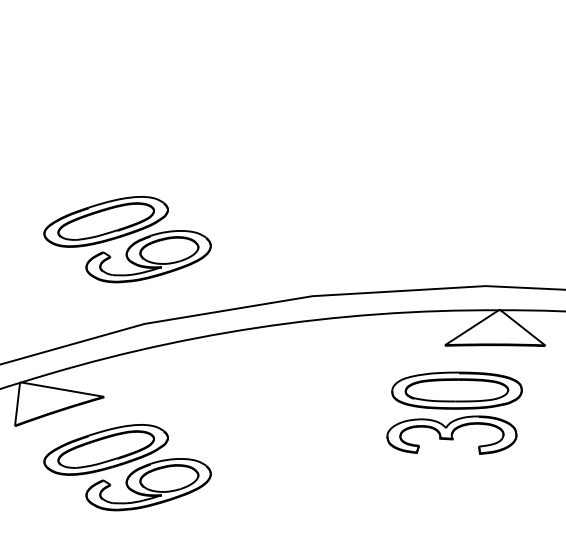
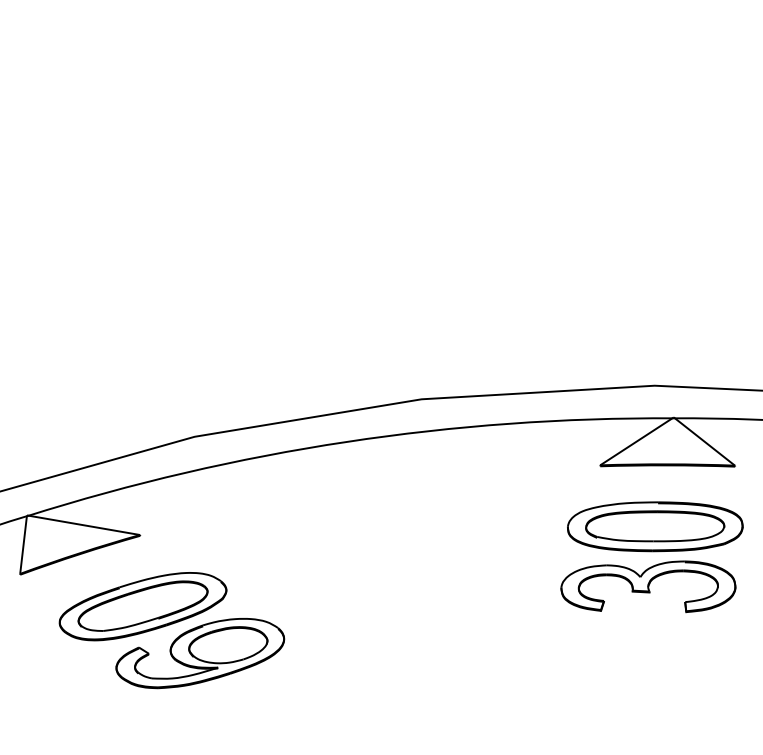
part: (127, 239) -> (171, 322), removed
part: (454, 412) -> (651, 556), moved

